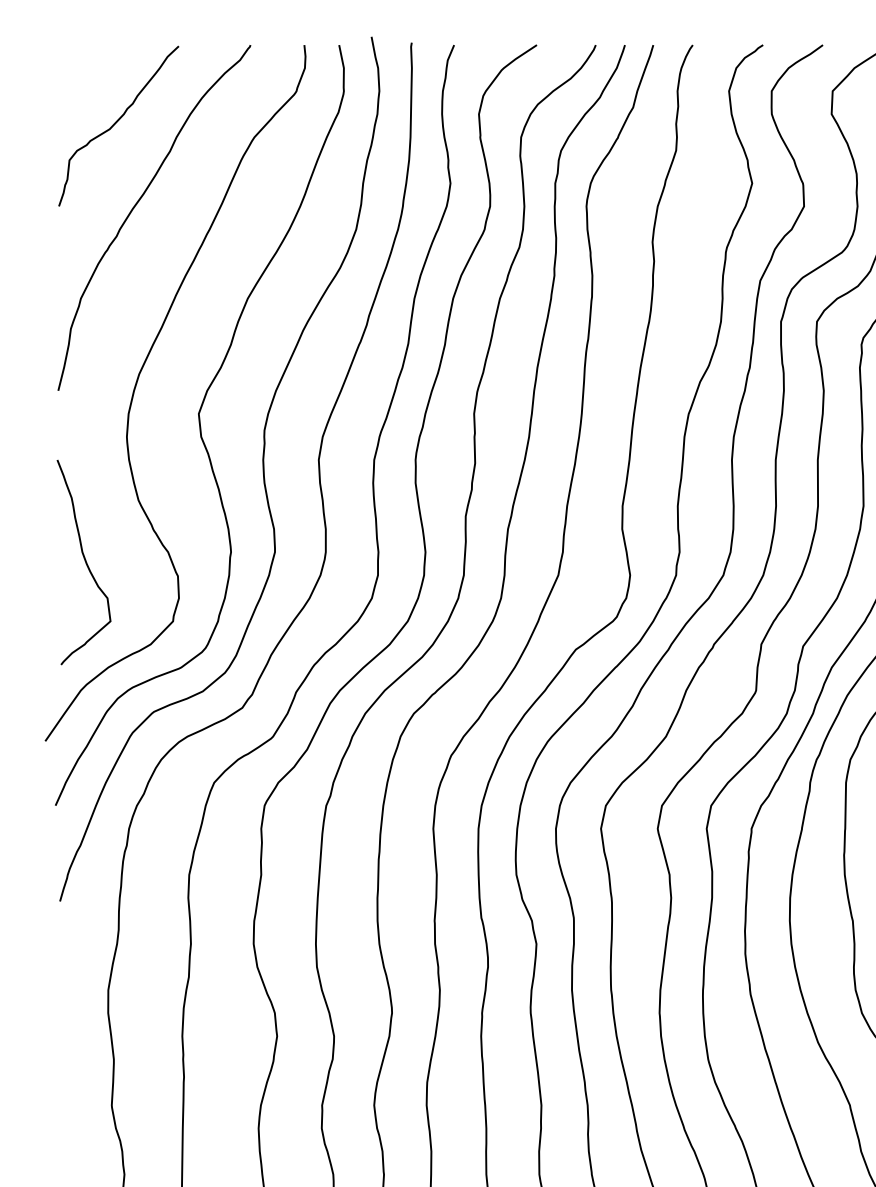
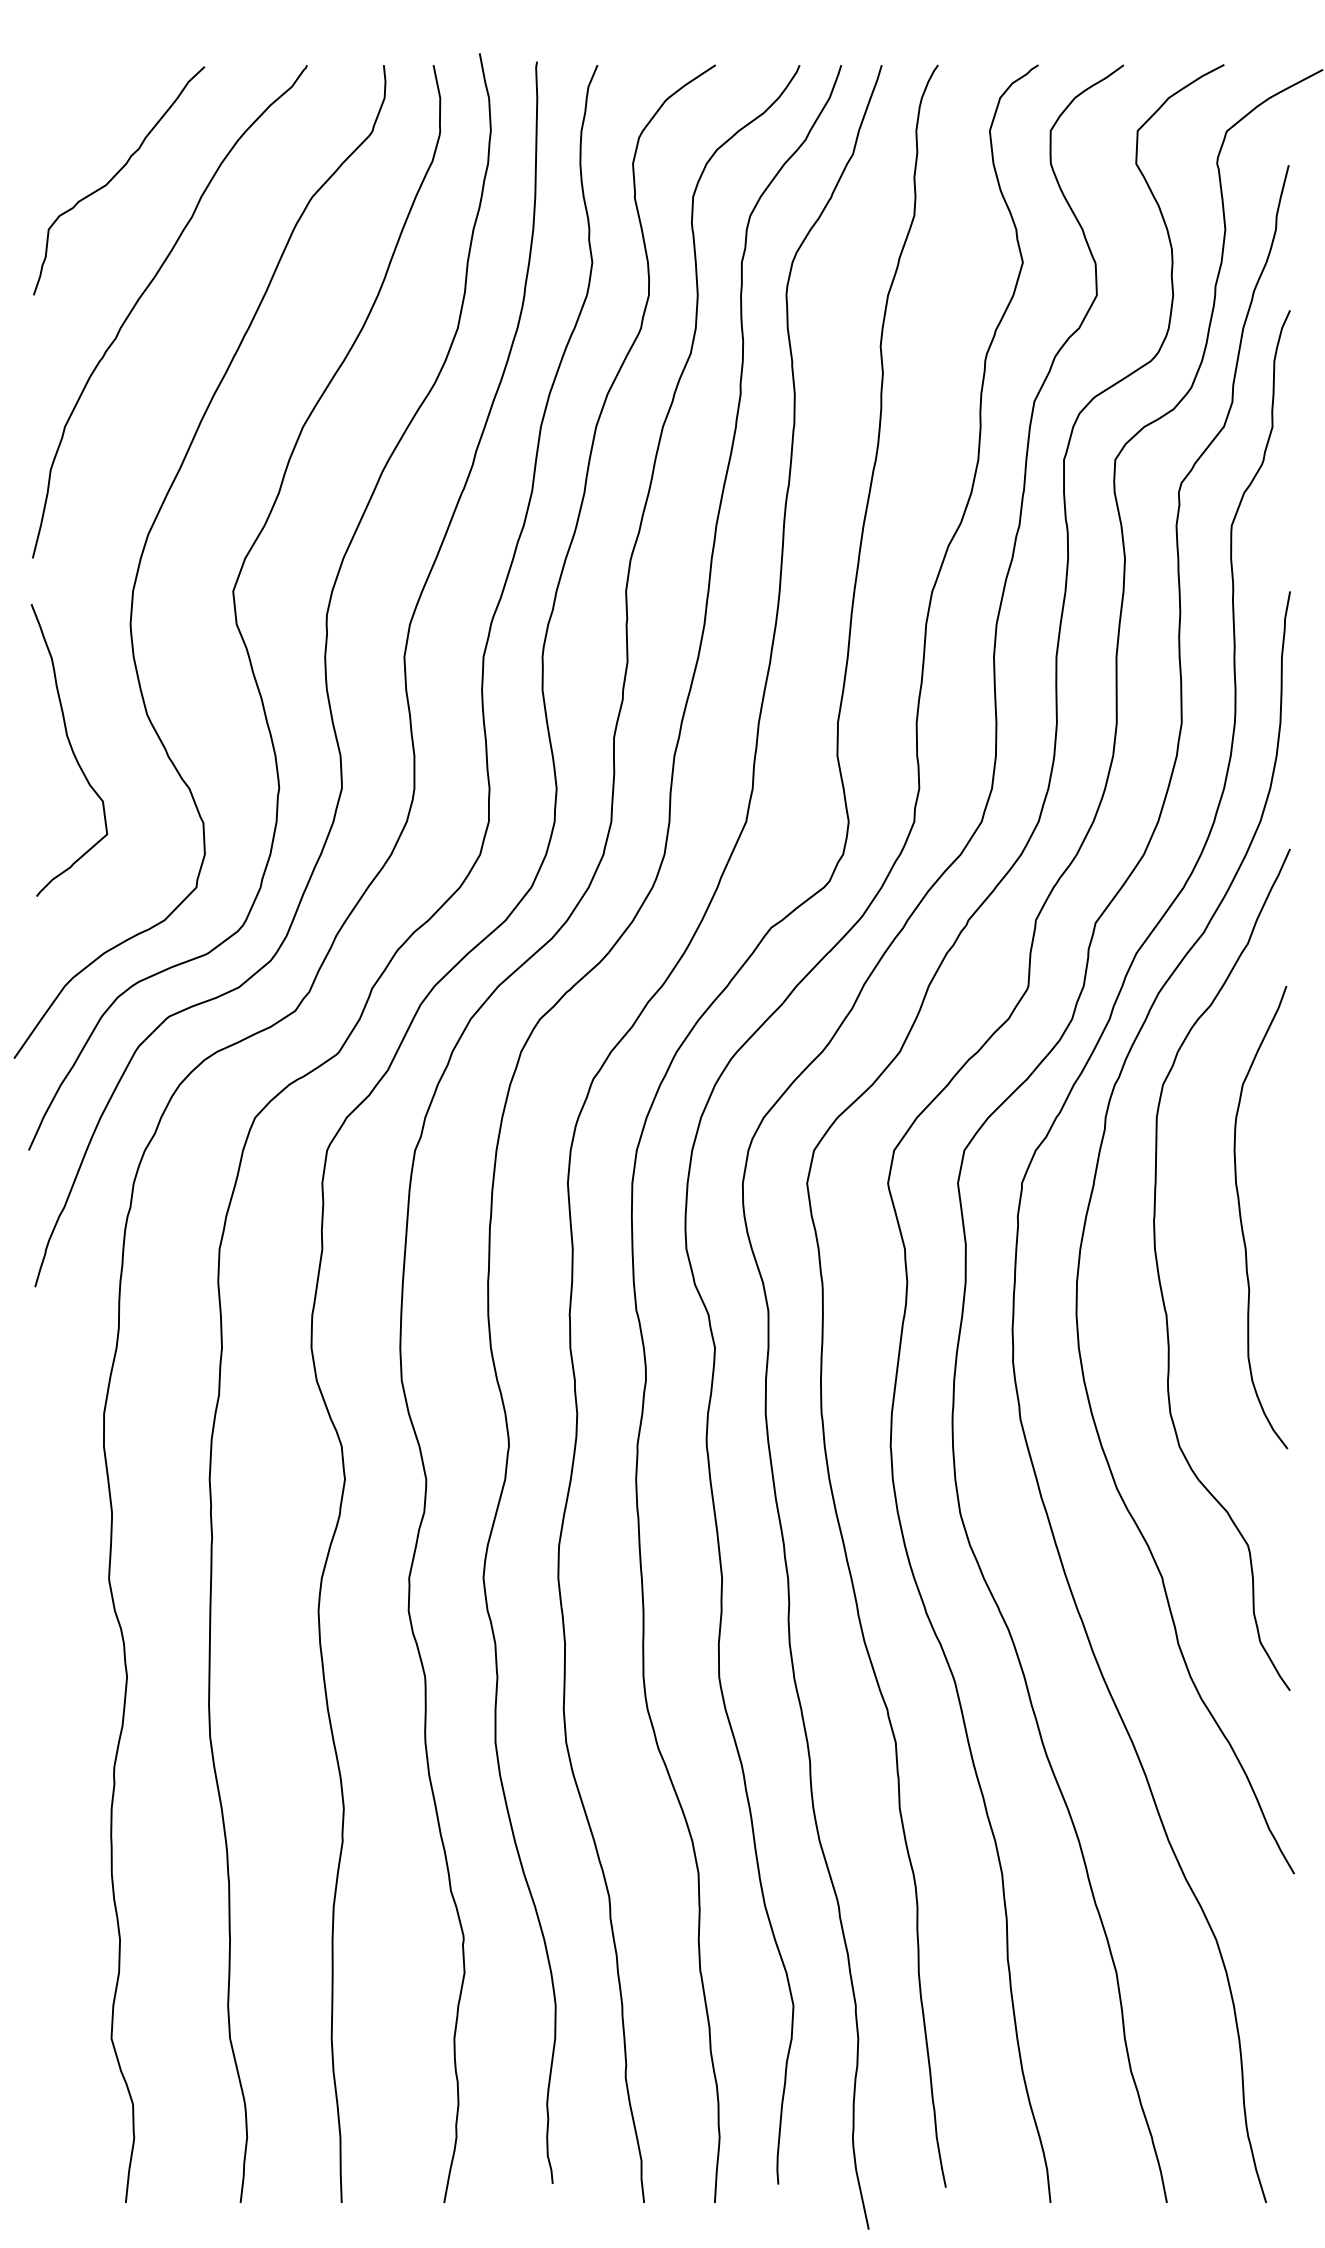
curve: (85, 562) -> (71, 750), moved

